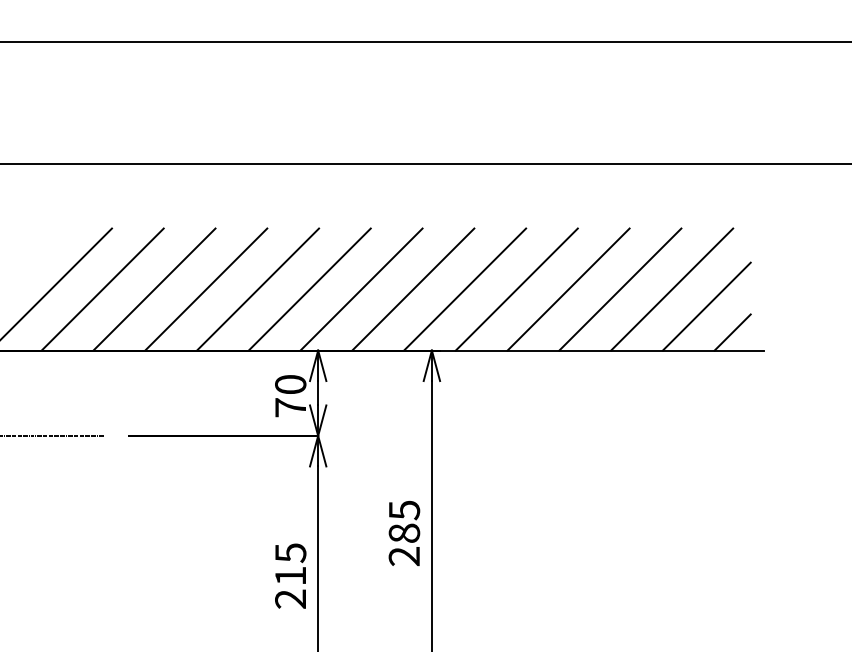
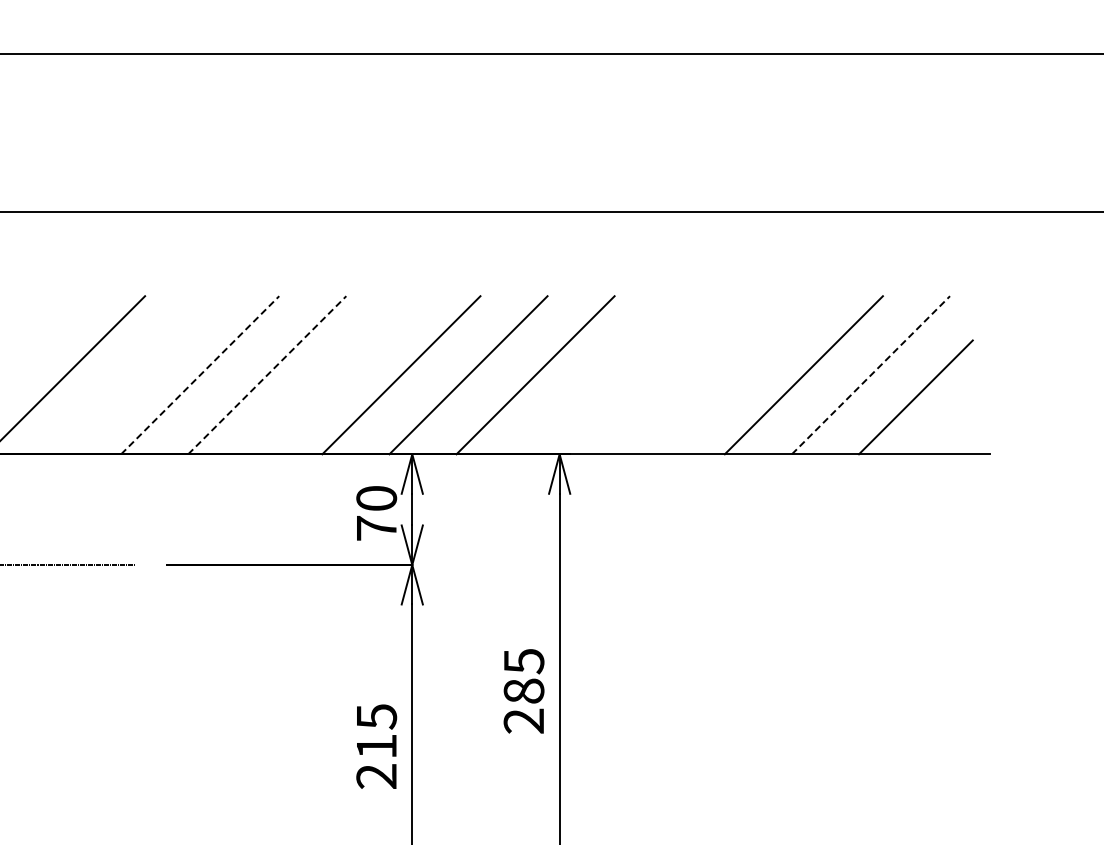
line: (103, 289) -> (133, 375), removed
line: (154, 289) -> (200, 375), solid -> dashed
line: (206, 289) -> (267, 375), solid -> dashed
line: (258, 289) -> (334, 375), removed
line: (464, 289) -> (602, 375), removed
line: (516, 289) -> (669, 375), removed
line: (568, 289) -> (736, 375), removed
line: (671, 289) -> (870, 375), solid -> dashed
line: (732, 332) -> (949, 430), removed

